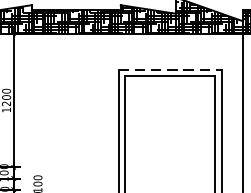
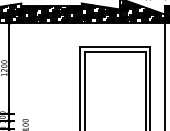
line: (170, 69) -> (115, 47), dashed -> solid

